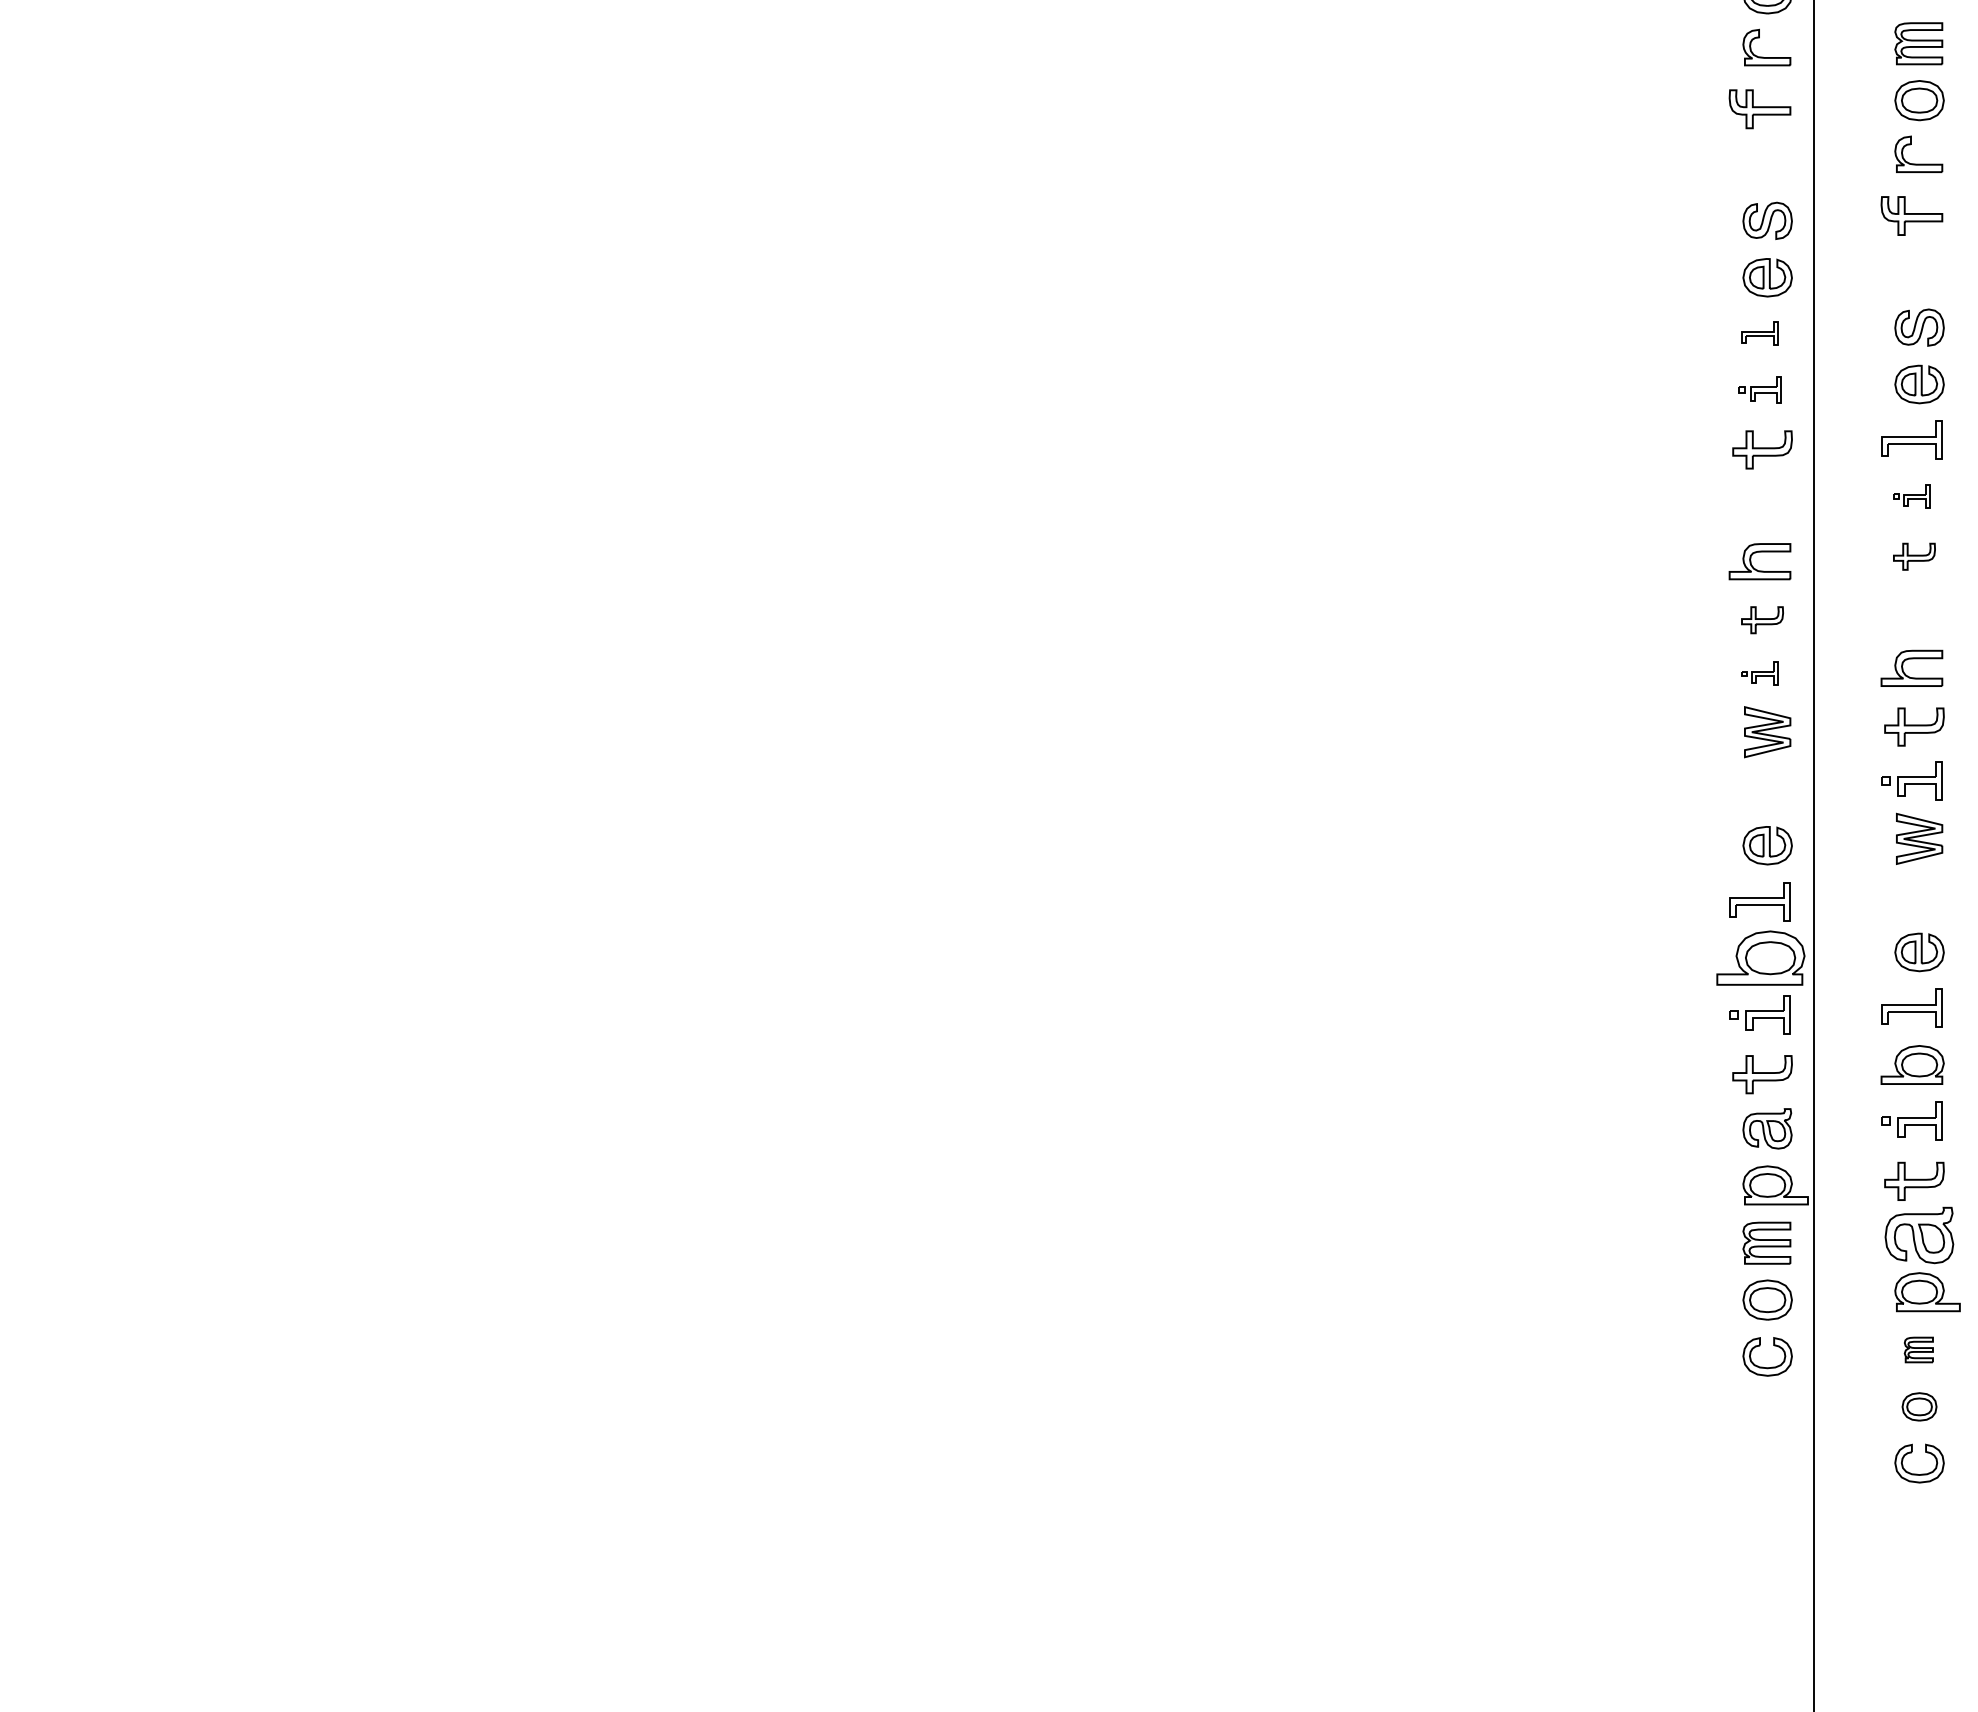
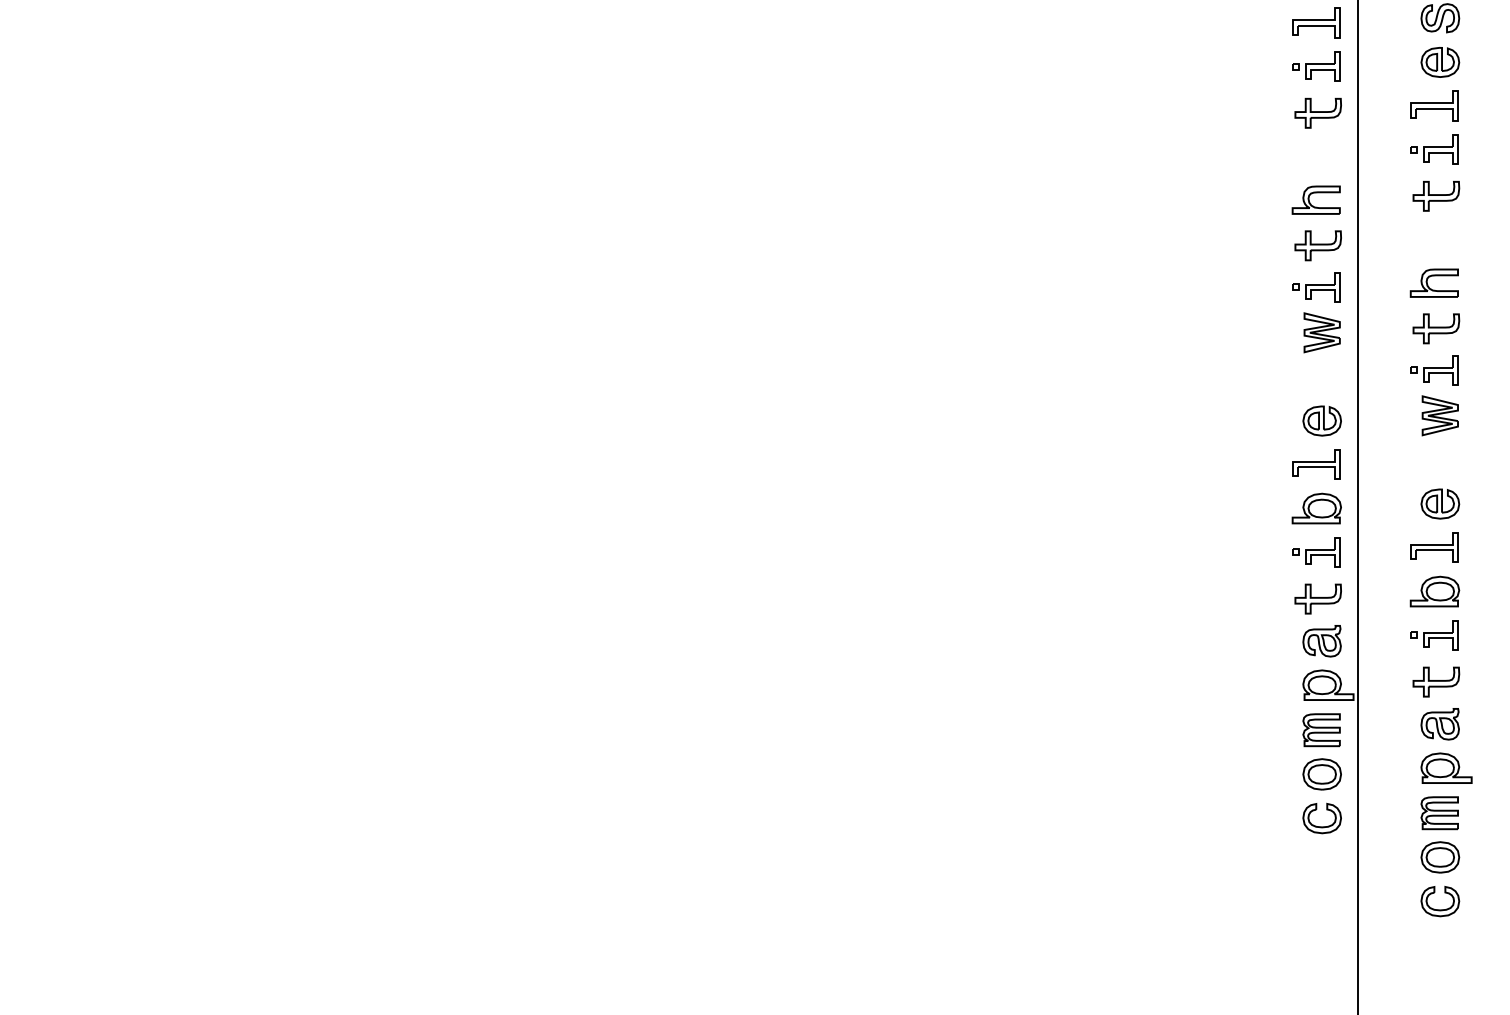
part: (1759, 333) -> (1315, 22), size x1.67
part: (1759, 389) -> (1315, 66), size x1.43
part: (1911, 496) -> (1434, 149), size x1.67
part: (1914, 556) -> (1436, 196), size x1.43
part: (1762, 619) -> (1318, 245), size x1.43
part: (1759, 673) -> (1315, 287), size x1.67
part: (1760, 958) -> (1316, 508), size x0.71
part: (1919, 1235) -> (1440, 724), size x0.71
part: (1918, 1349) -> (1439, 812), size x1.67
part: (1919, 1406) -> (1440, 857), size x1.43

